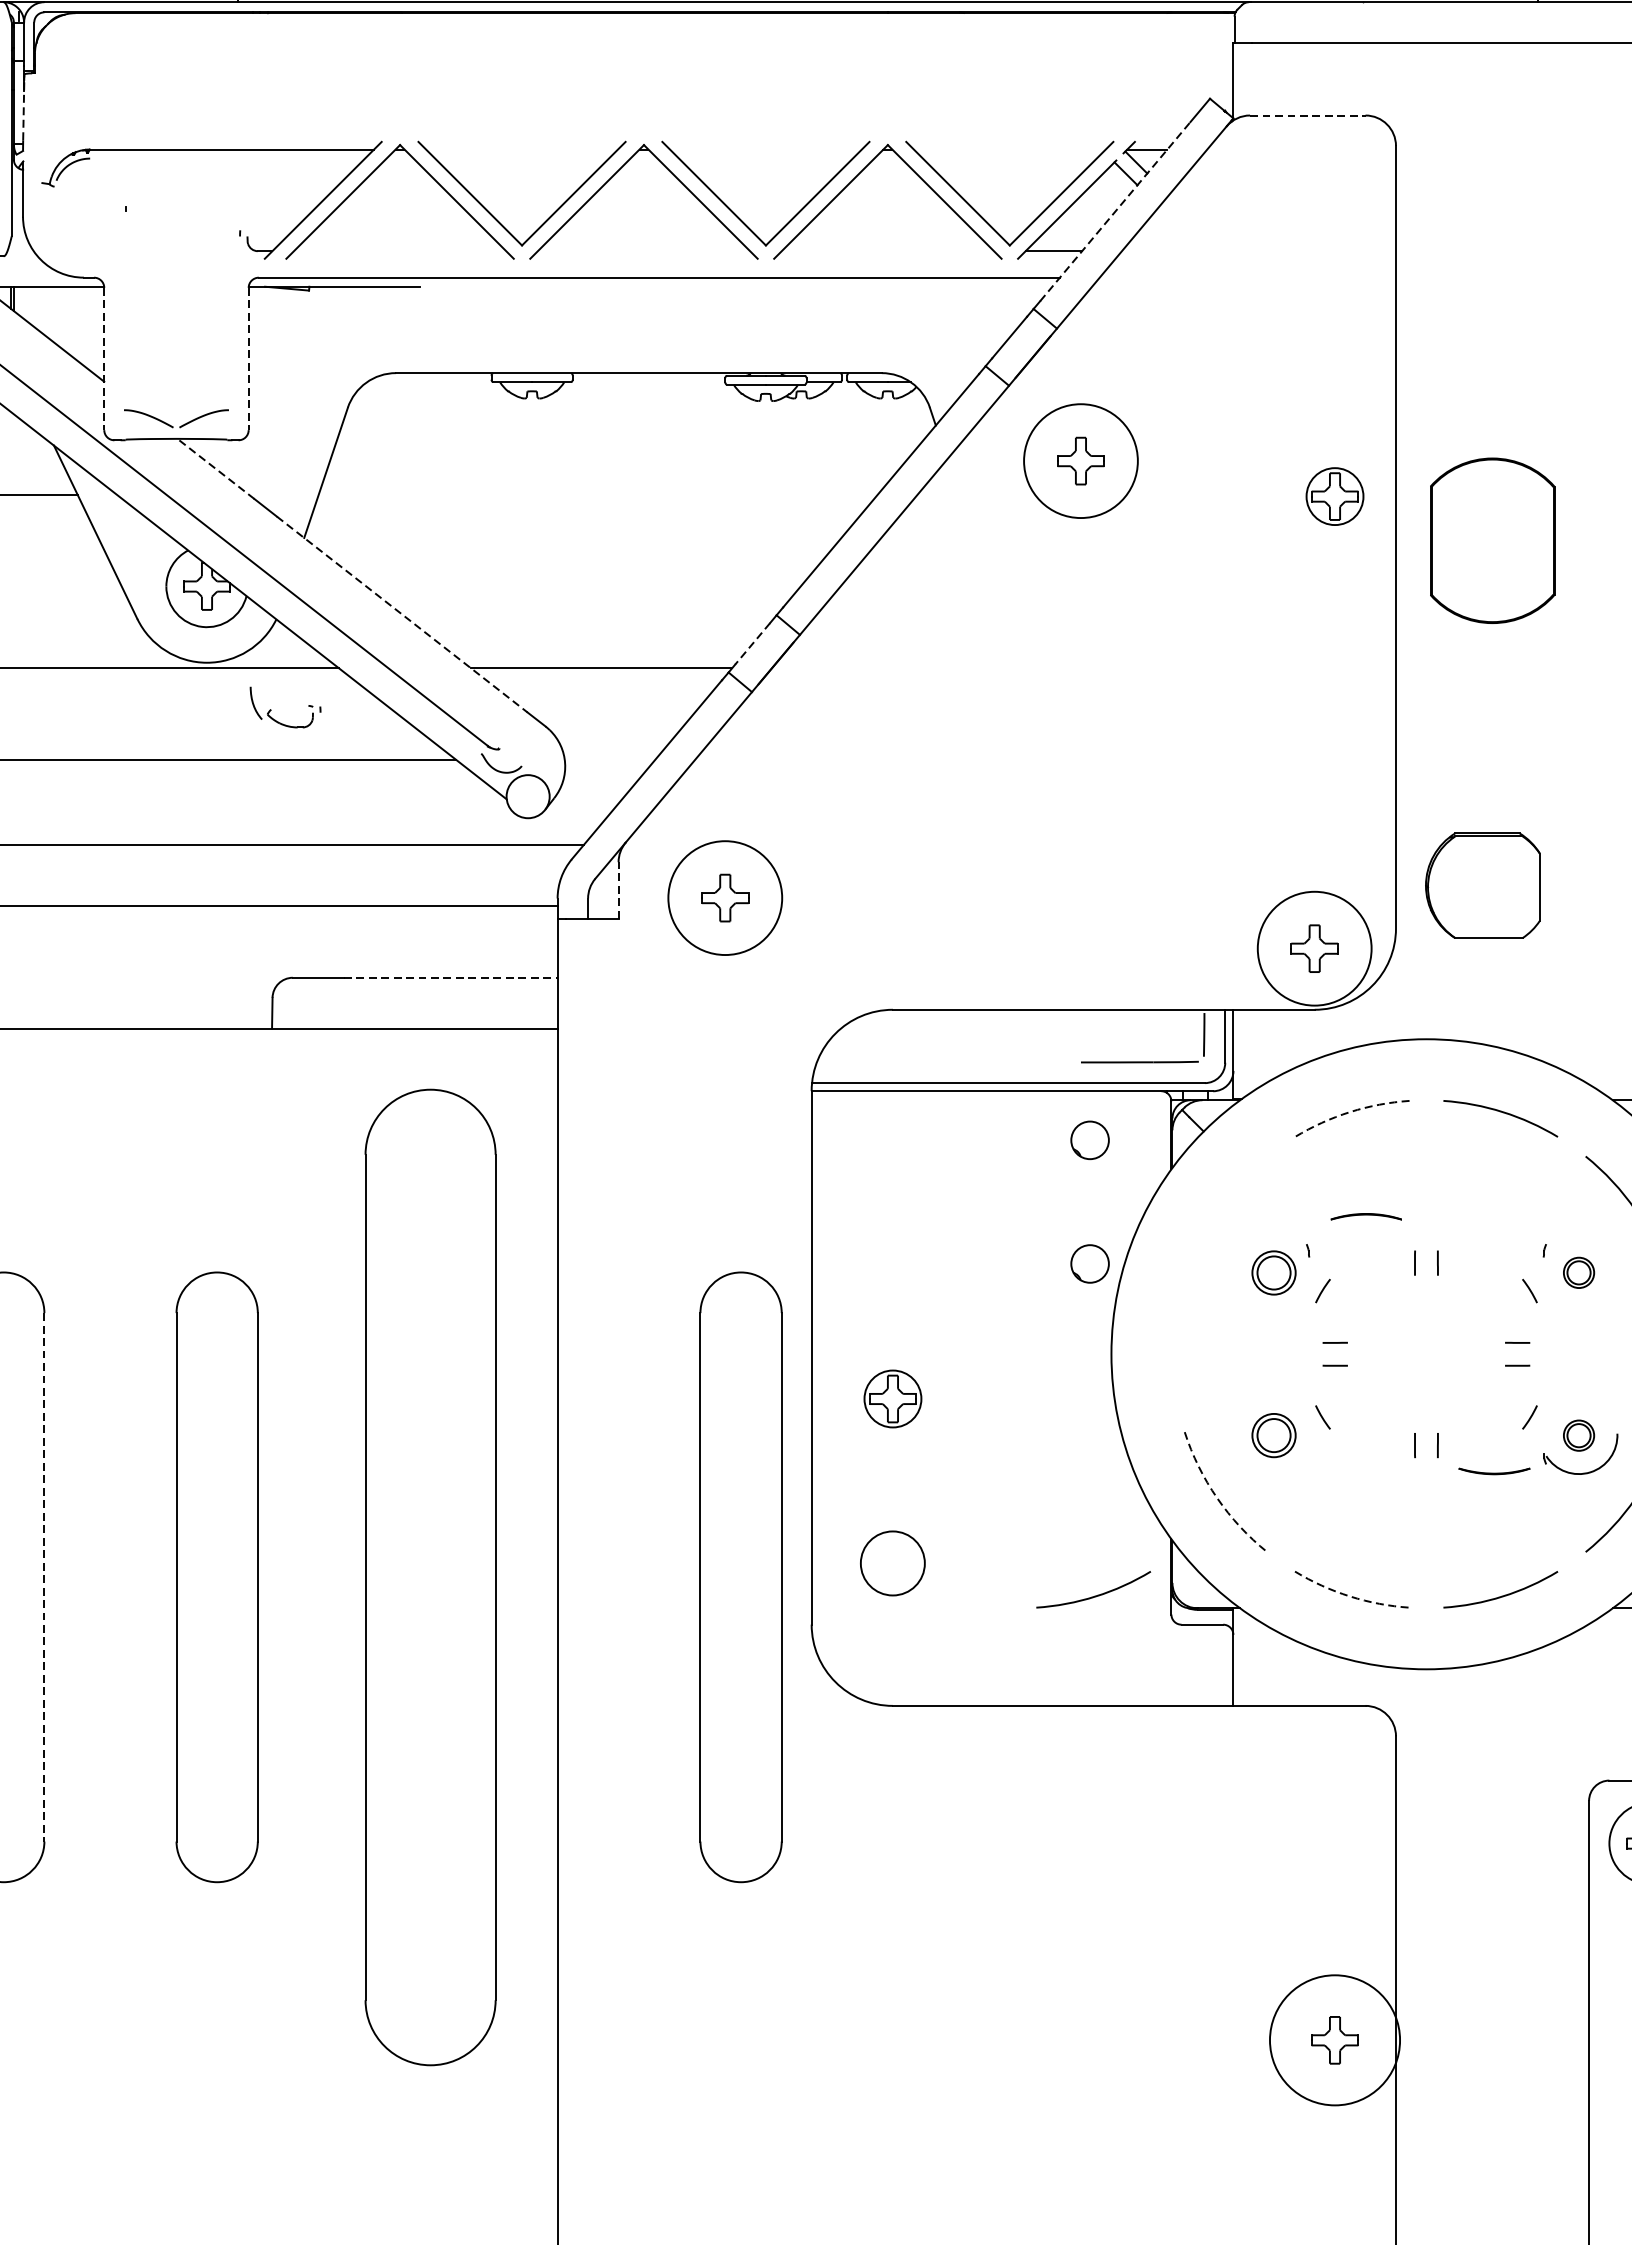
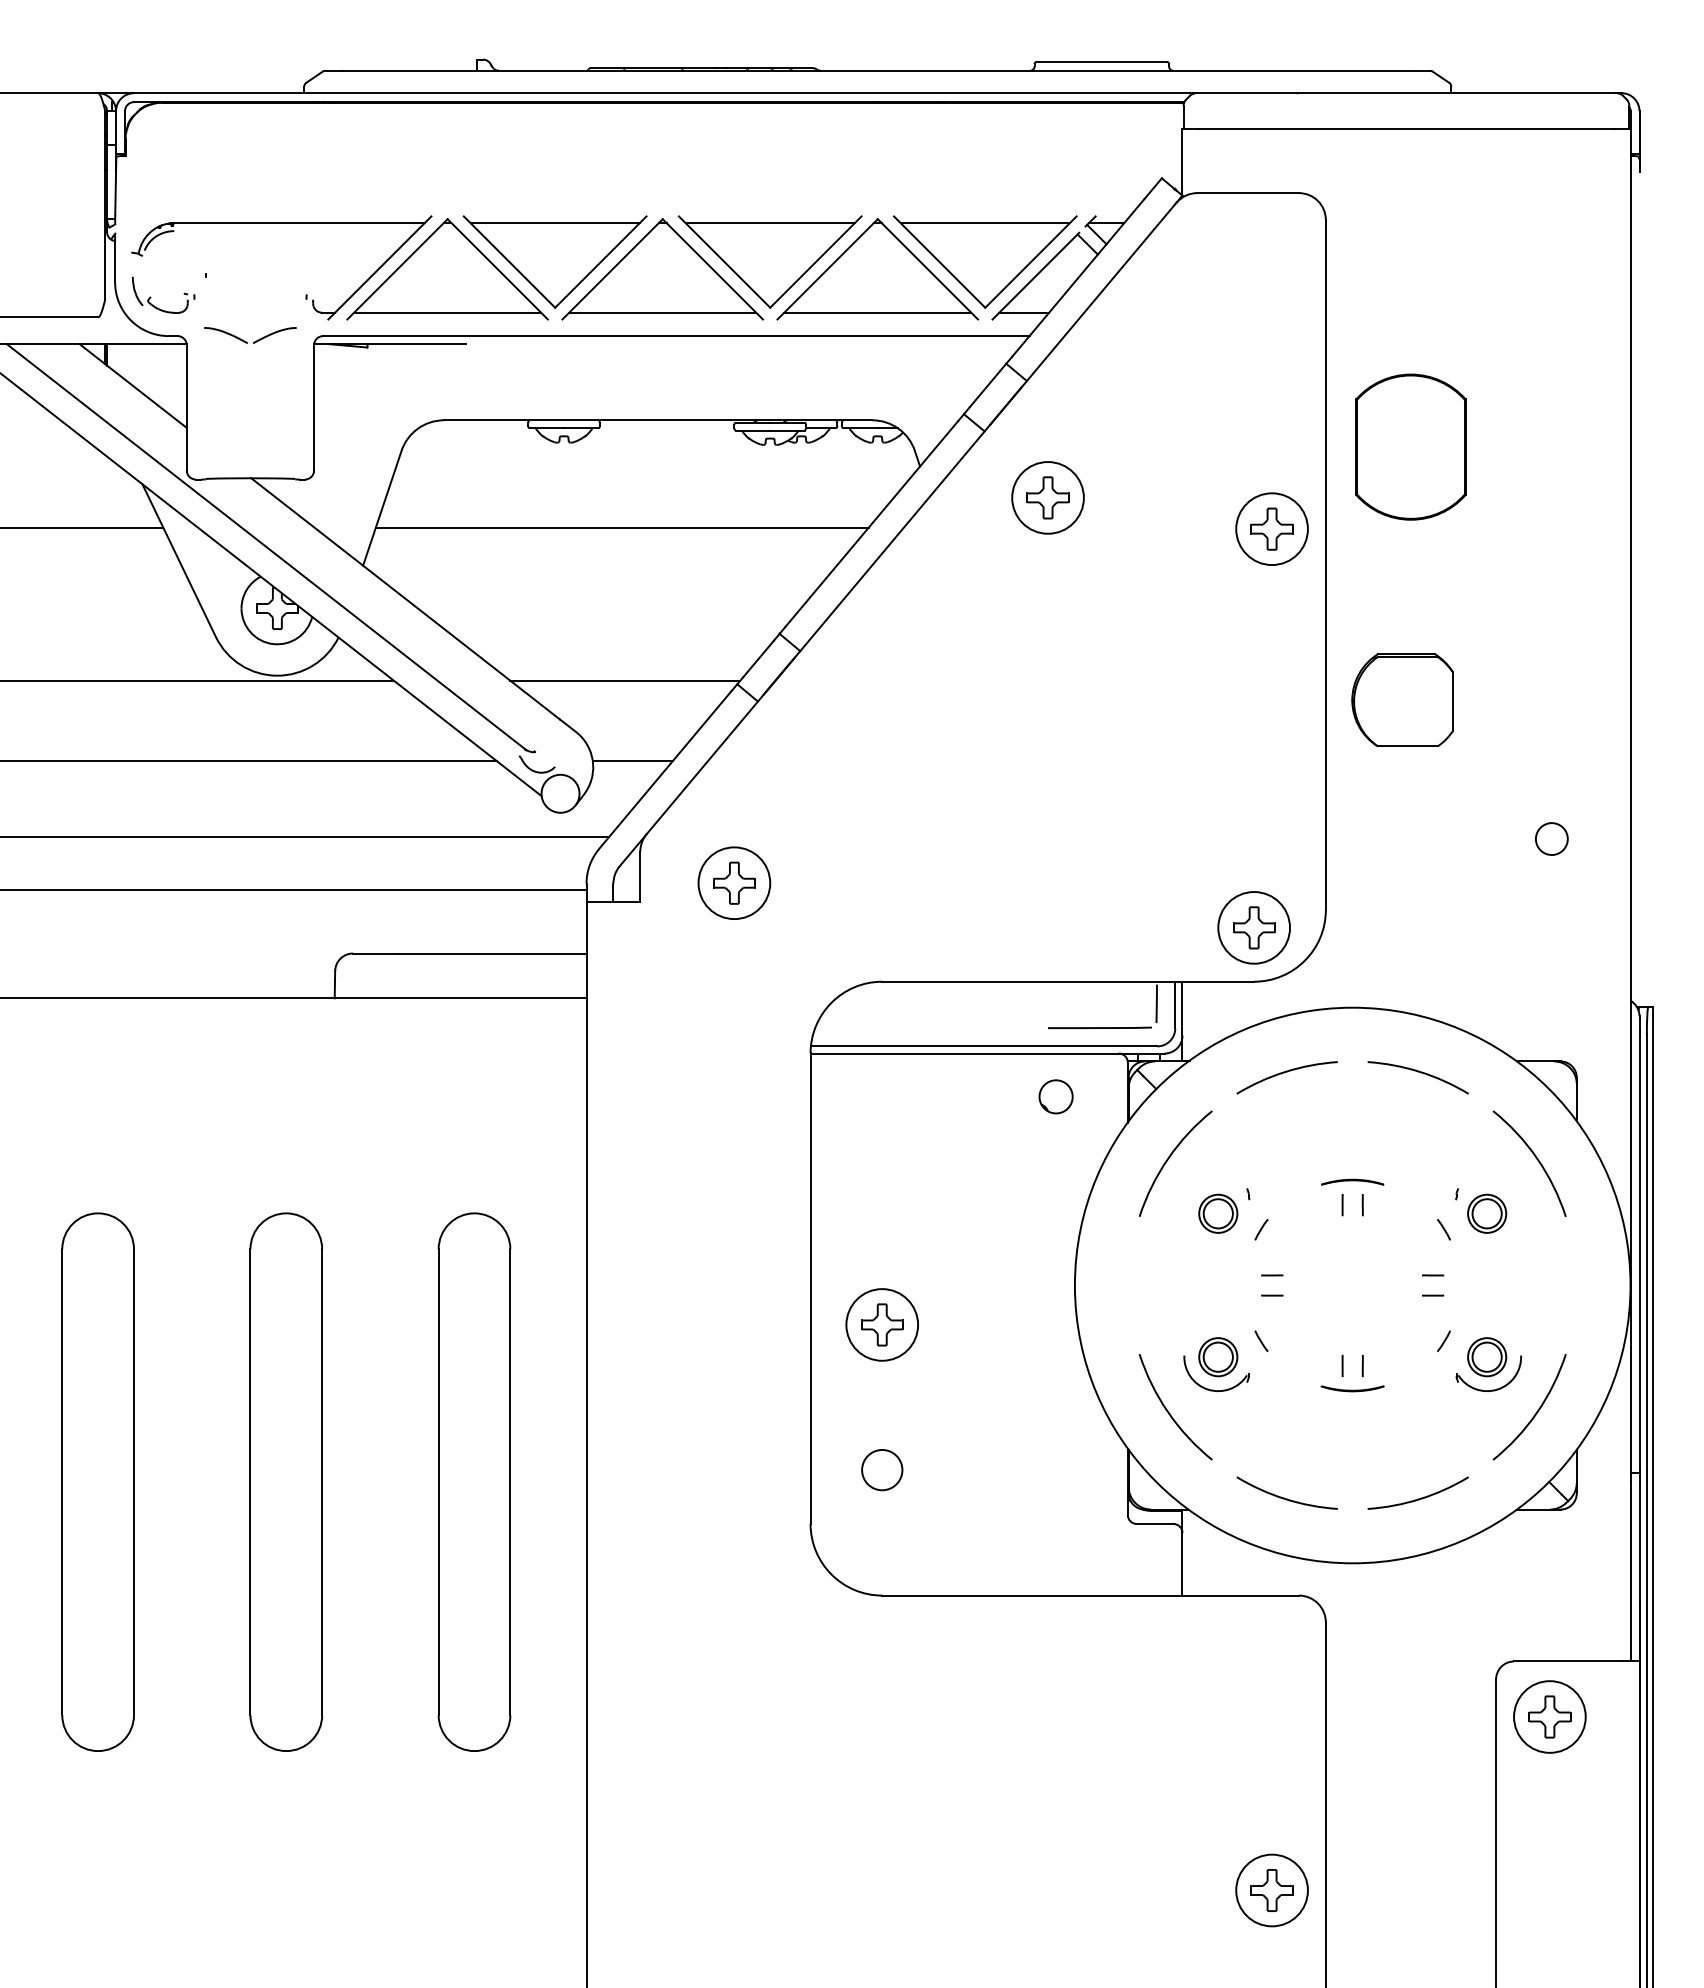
line: (23, 110) -> (115, 188), dashed -> solid
line: (1308, 115) -> (1248, 193), dashed -> solid
line: (521, 149) -> (554, 223), added
line: (765, 149) -> (769, 223), added
line: (1008, 149) -> (984, 223), added
line: (1115, 211) -> (1078, 277), dashed -> solid
line: (399, 250) -> (447, 312), added
line: (643, 250) -> (662, 312), added
line: (887, 250) -> (877, 312), added
line: (103, 358) -> (186, 407), dashed -> solid
line: (249, 358) -> (314, 407), dashed -> solid
part: (172, 425) -> (246, 341), moved
circle: (1080, 460) -> (1047, 497), size x0.71
line: (215, 468) -> (284, 504), dashed -> solid
line: (597, 494) -> (621, 527), added
circle: (1334, 496) -> (1271, 529), size x1.43
part: (1491, 540) -> (1410, 446), moved
line: (402, 614) -> (449, 633), dashed -> solid
line: (752, 644) -> (758, 659), dashed -> solid
part: (271, 710) -> (151, 297), moved
line: (609, 760) -> (632, 761), added
part: (1482, 885) -> (1402, 700), moved
line: (618, 890) -> (640, 876), dashed -> solid
circle: (725, 898) -> (734, 883), size x0.71
circle: (1315, 948) -> (1254, 927), size x0.71
line: (450, 977) -> (492, 953), dashed -> solid
arc: (1350, 1111) -> (1285, 1071), dashed -> solid
arc: (1217, 1212) -> (1168, 1160), added
part: (1366, 1215) -> (1352, 1181), moved
circle: (1089, 1263) -> (1055, 1205), removed
part: (1579, 1272) -> (1487, 1213), size x1.43
circle: (893, 1398) -> (882, 1324), size x1.43
part: (1579, 1435) -> (1487, 1357), size x1.43
part: (1494, 1471) -> (1352, 1388), moved
part: (1268, 1472) -> (1213, 1389), added
arc: (1217, 1498) -> (1168, 1412), dashed -> solid
circle: (893, 1564) -> (882, 1470), size x0.71
part: (430, 1576) -> (474, 1481), size x0.62
part: (740, 1576) -> (747, 1481), removed
line: (43, 1577) -> (133, 1482), dashed -> solid
arc: (1092, 1595) -> (1058, 1498), removed
arc: (1350, 1596) -> (1285, 1499), dashed -> solid
circle: (1334, 2040) -> (1271, 1890), size x0.62

